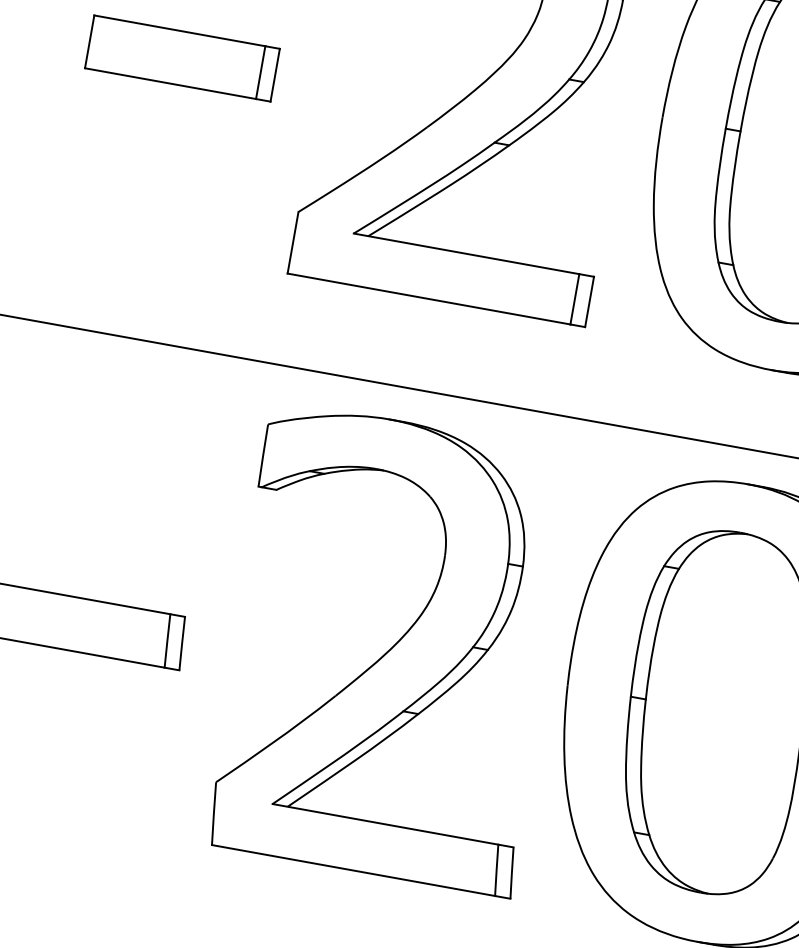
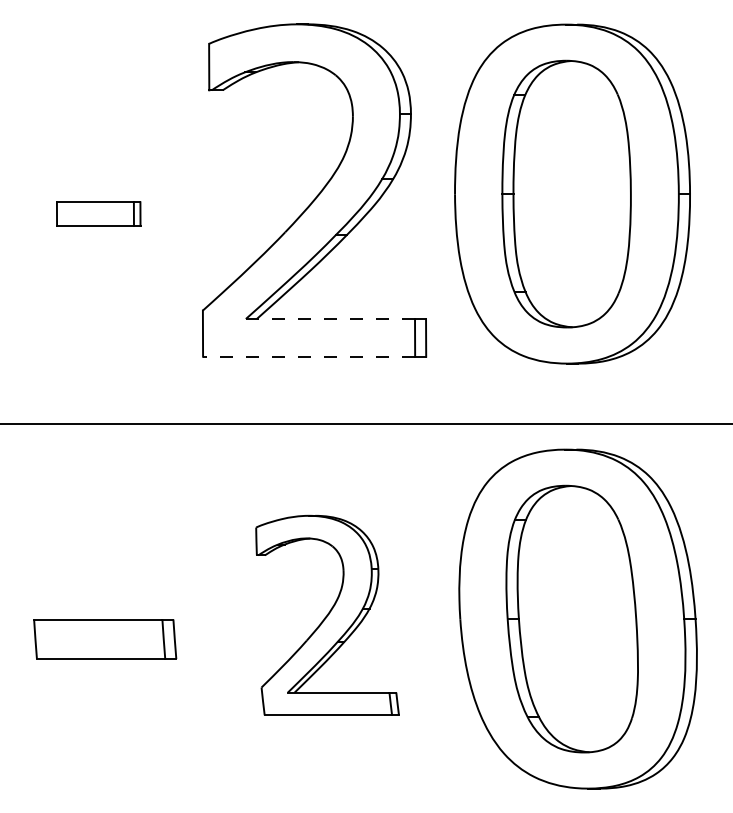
part: (182, 57) -> (98, 213), size x0.6
line: (466, 254) -> (330, 319), solid -> dashed
line: (428, 298) -> (308, 356), solid -> dashed
part: (391, 648) -> (327, 615), size x0.6

